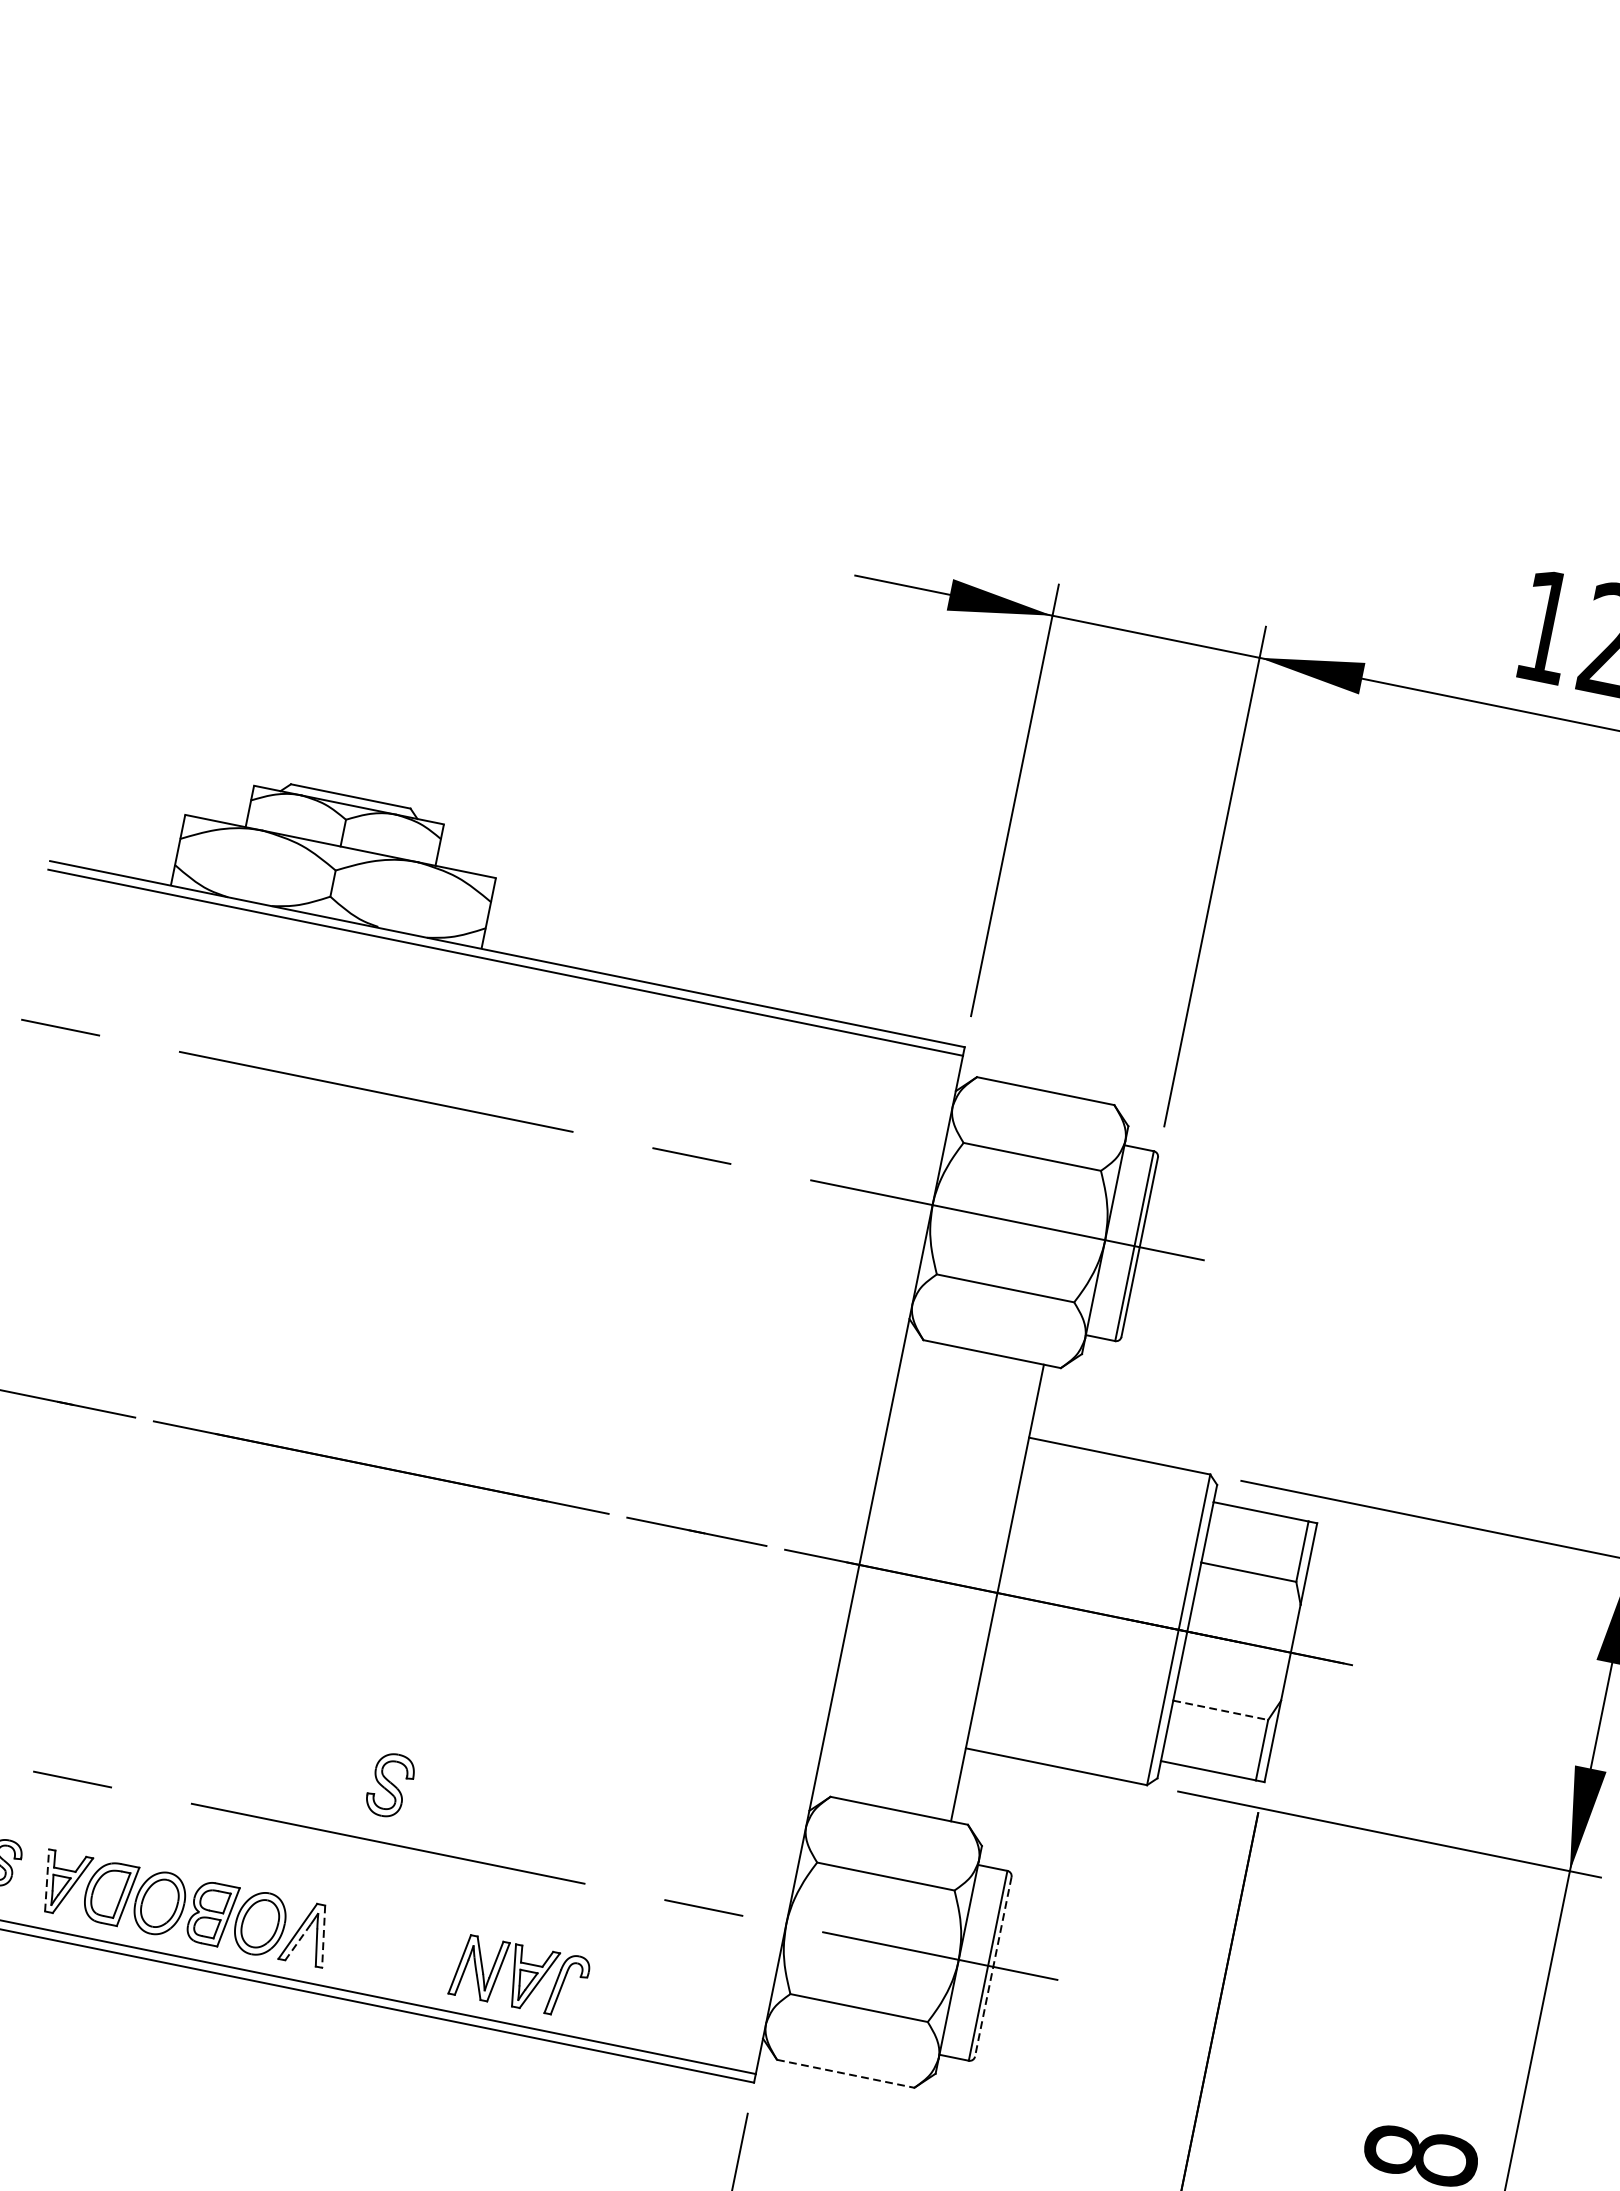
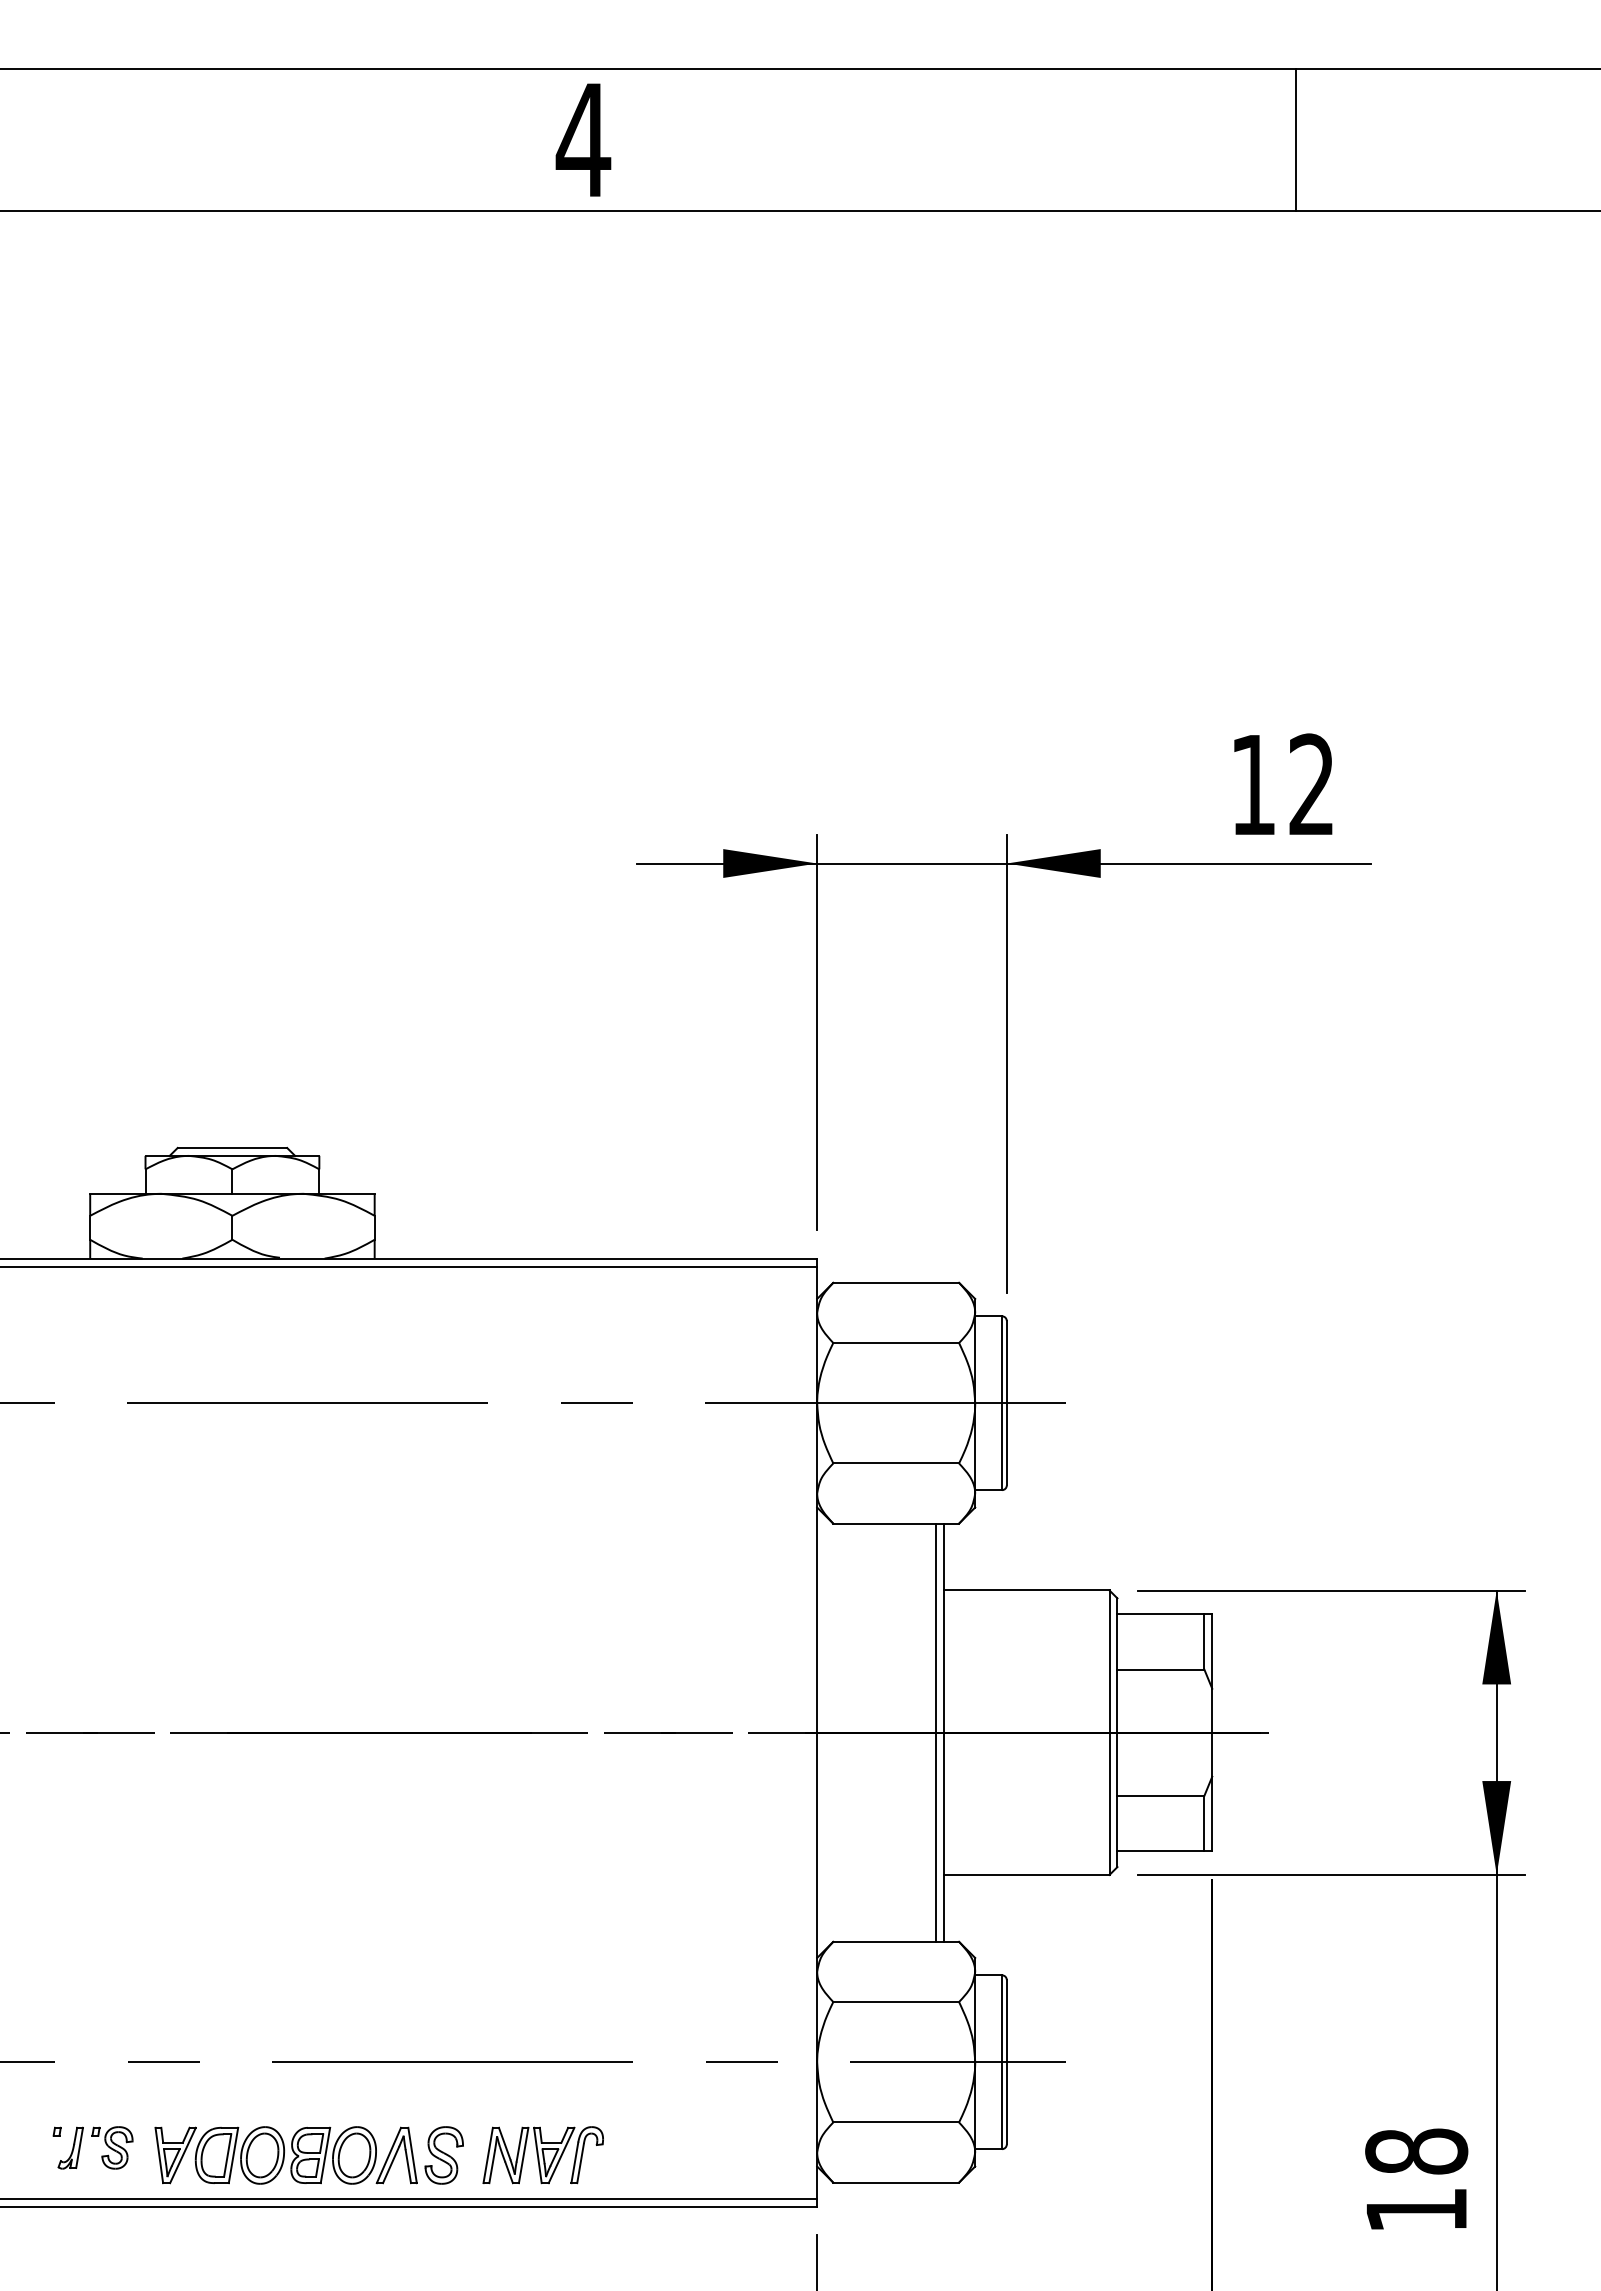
line: (988, 1590) -> (935, 1732), added
line: (1221, 1709) -> (1161, 1795), dashed -> solid
part: (389, 1785) -> (443, 2155), moved
line: (47, 1880) -> (159, 2155), dashed -> solid
line: (323, 1936) -> (412, 2155), dashed -> solid
line: (298, 1942) -> (391, 2165), dashed -> solid
line: (992, 1967) -> (1006, 2062), dashed -> solid
part: (519, 1976) -> (542, 2155), moved
line: (846, 2073) -> (896, 2182), dashed -> solid

